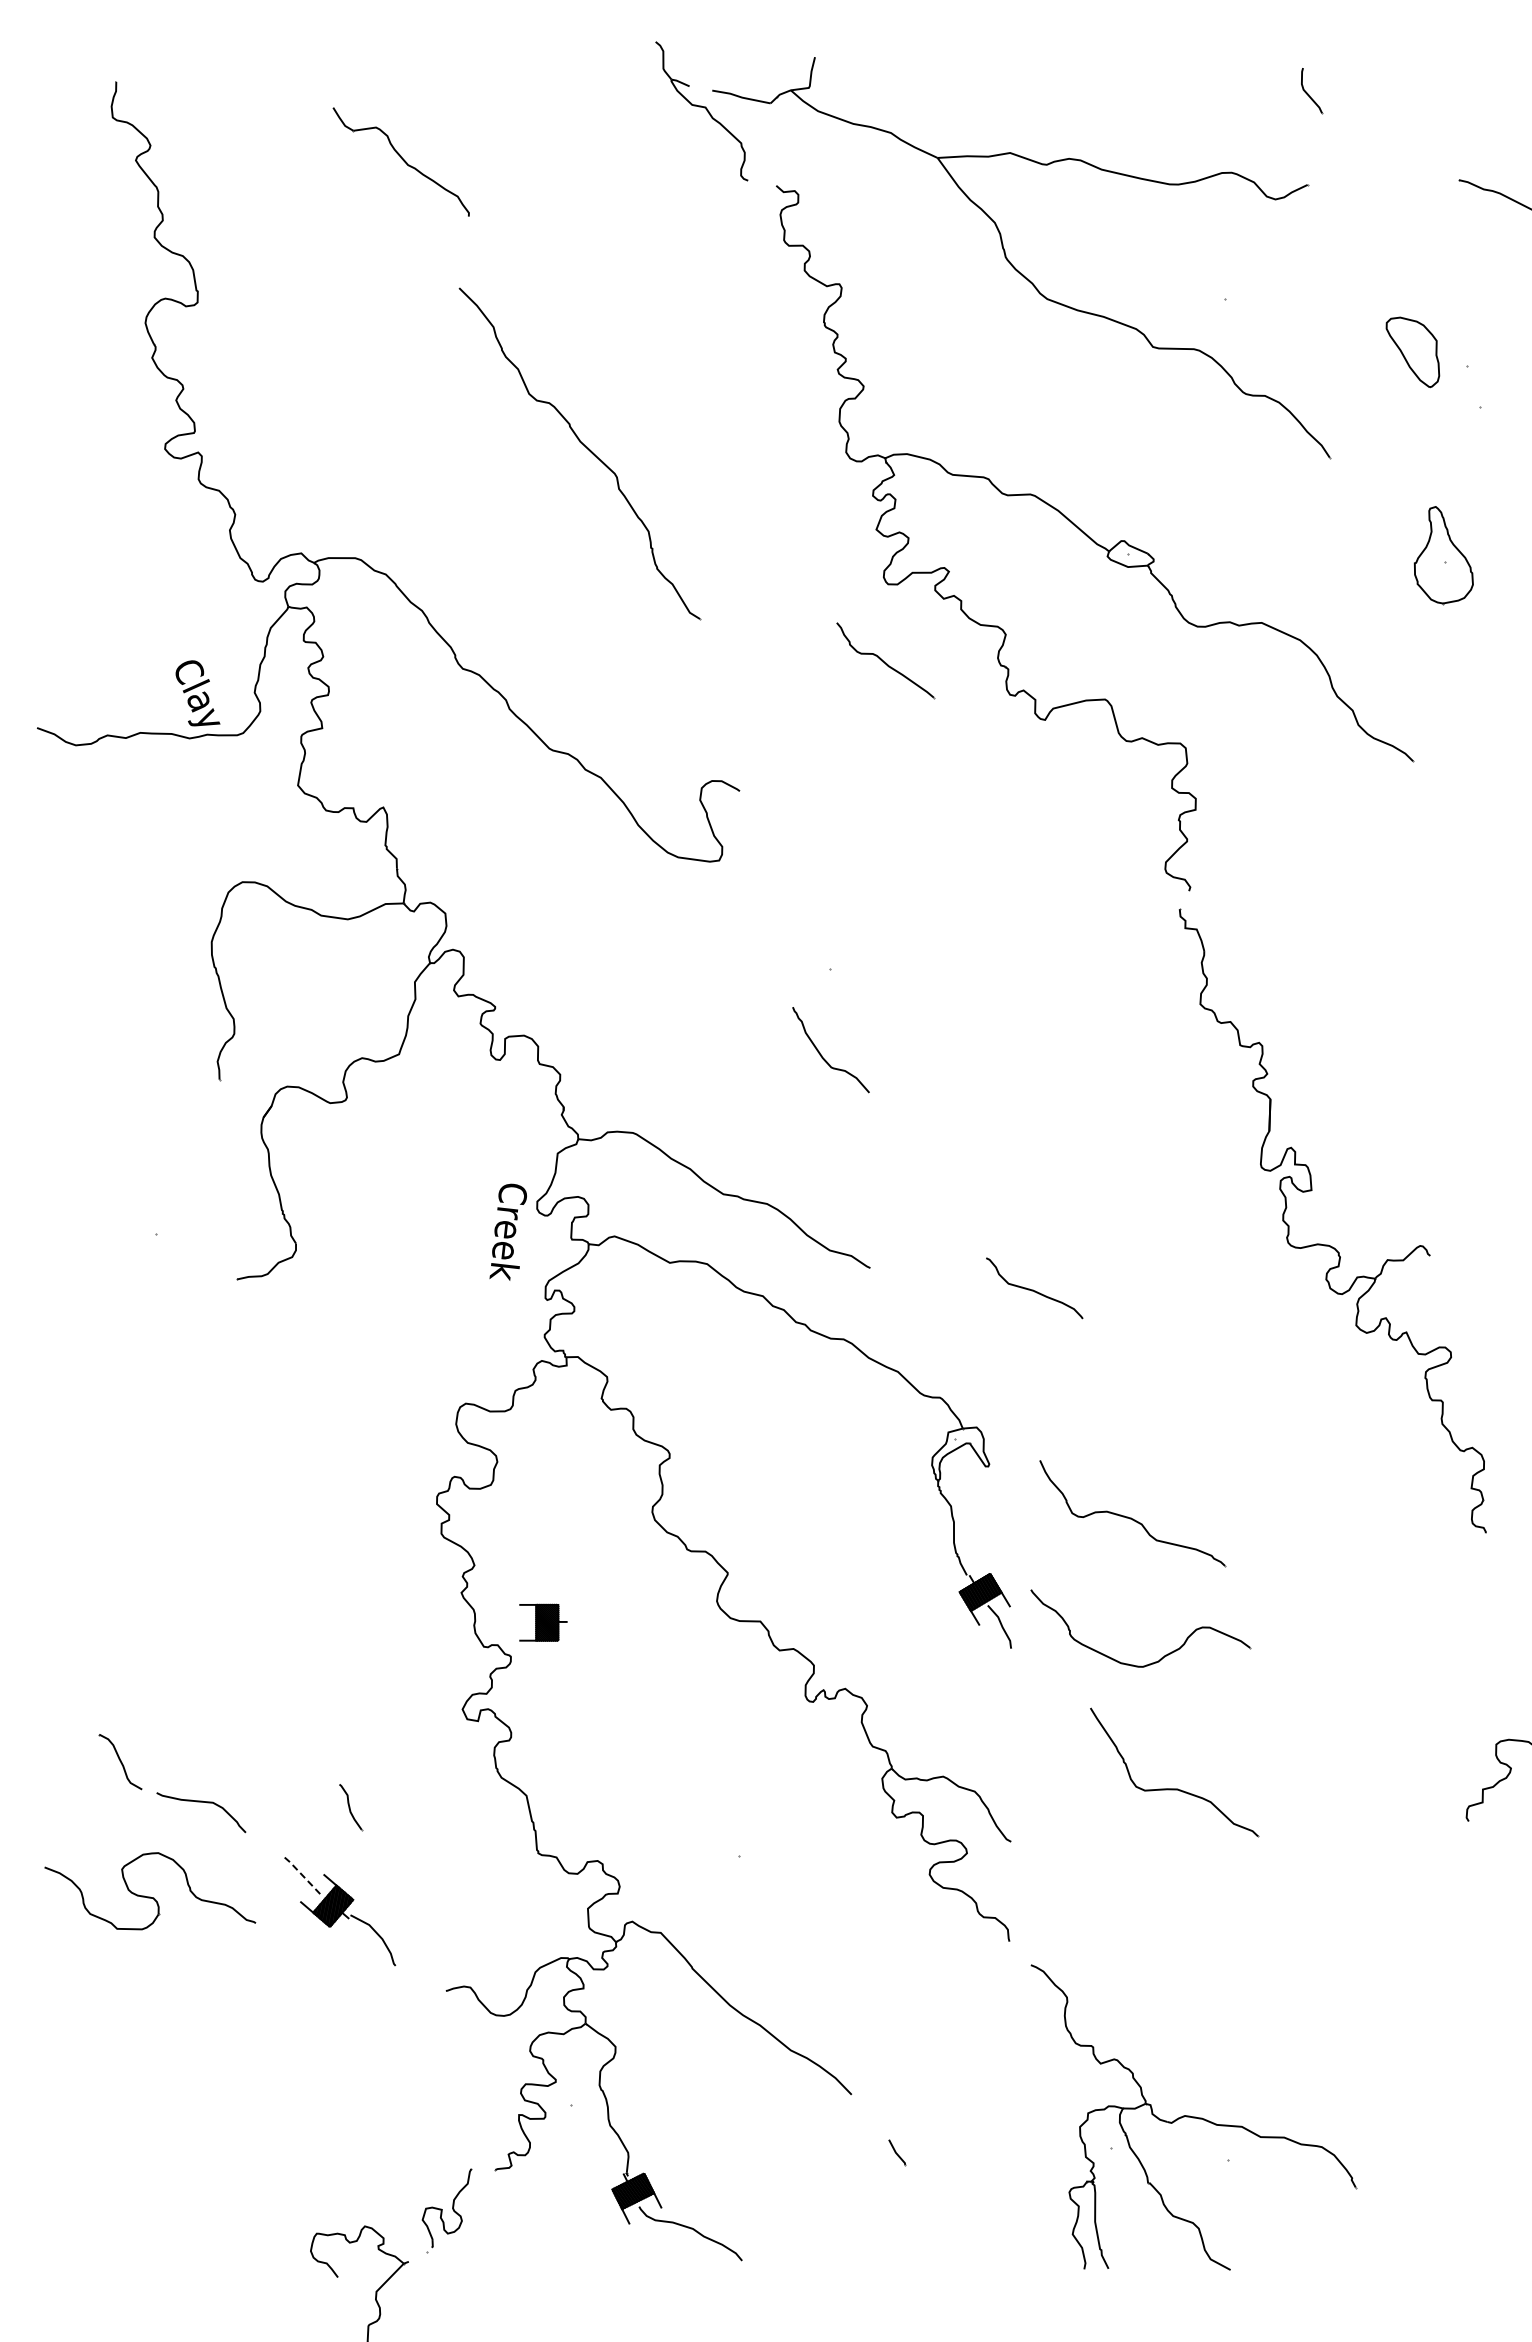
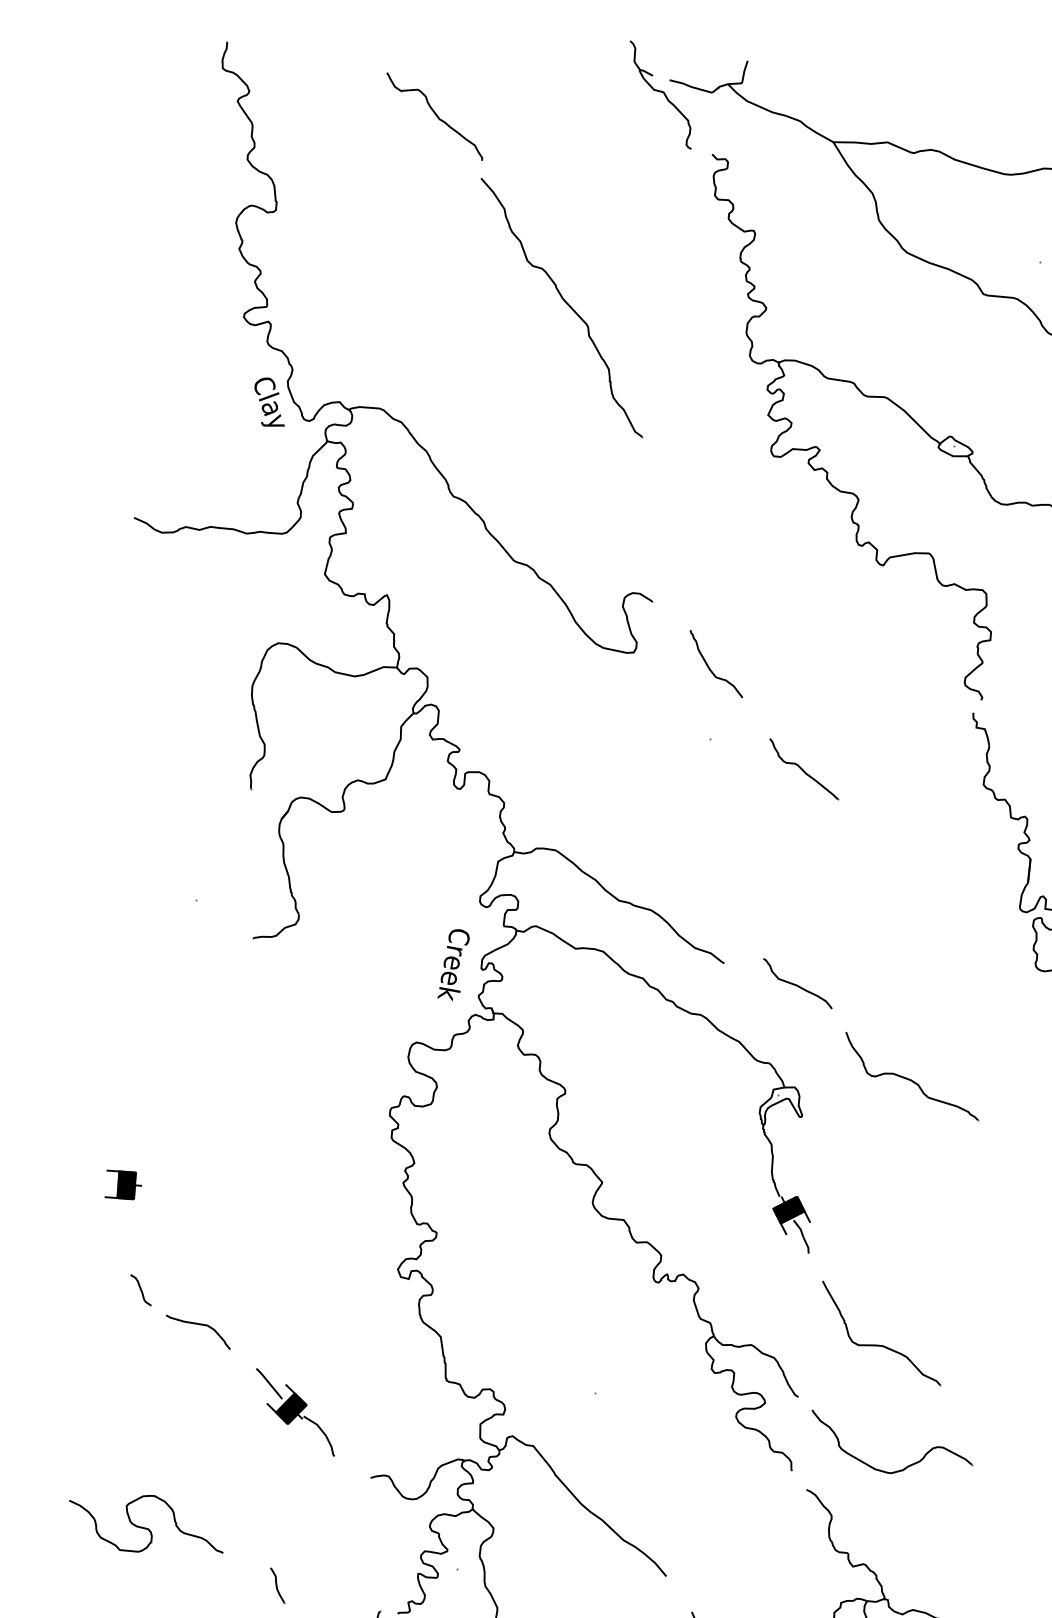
part: (585, 447) -> (566, 303), moved
part: (885, 660) -> (804, 769), moved
text: (197, 693) -> (269, 402), moved
curve: (822, 1055) -> (709, 667), moved
text: (507, 1231) -> (453, 964), moved
curve: (1033, 1289) -> (796, 984), moved
part: (1132, 1513) -> (911, 1076), moved
part: (543, 1622) -> (123, 1184), moved
part: (1161, 1657) -> (905, 1467), moved
part: (120, 1761) -> (140, 1289), size x0.71
part: (1174, 1788) -> (880, 1345), moved
part: (351, 1807) -> (278, 1585), moved
line: (301, 1874) -> (269, 1383), dashed -> solid
part: (150, 1891) -> (146, 1524), moved

